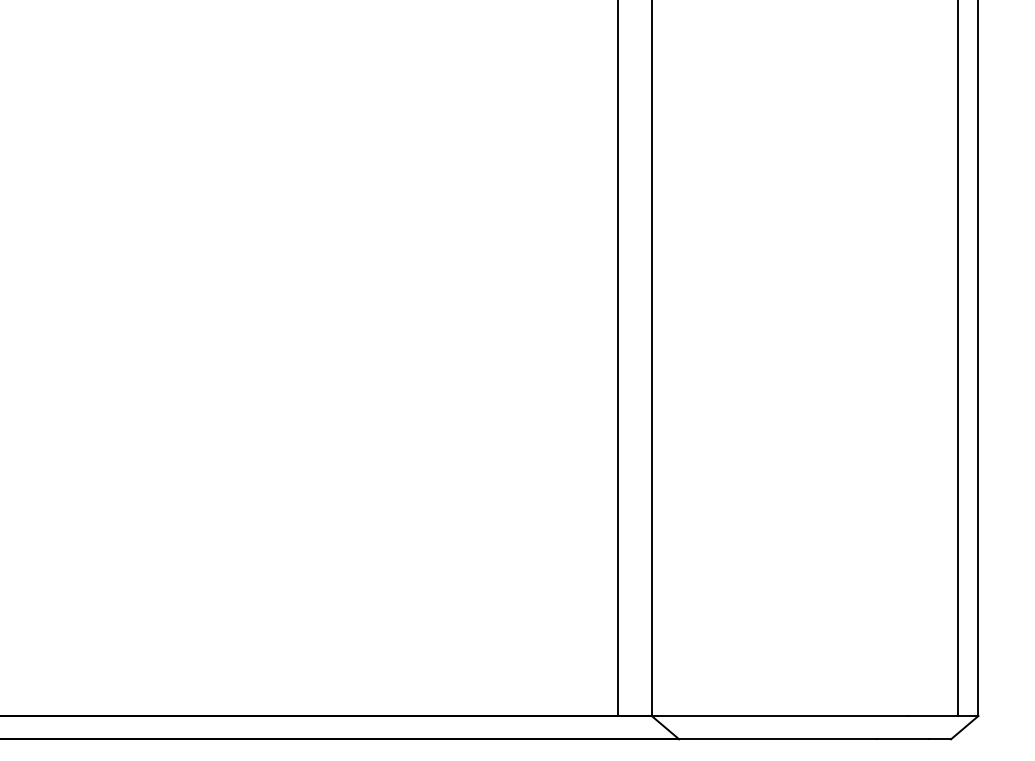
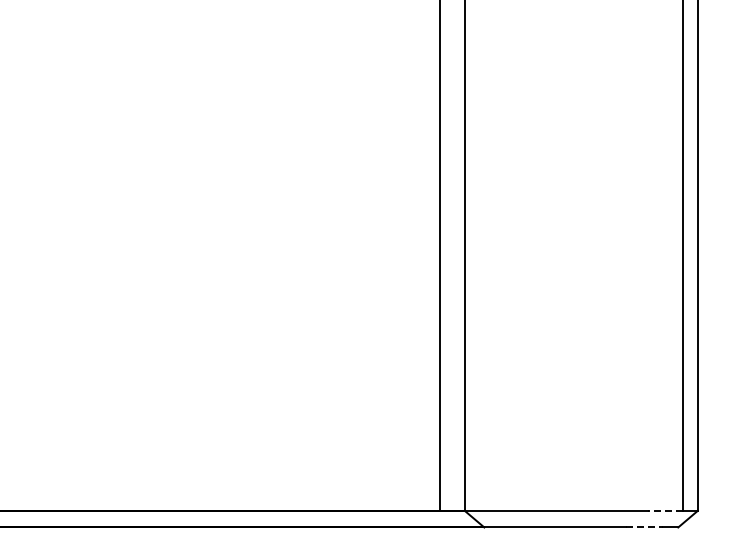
line: (933, 715) -> (665, 510), solid -> dashed
line: (903, 739) -> (644, 527), solid -> dashed

